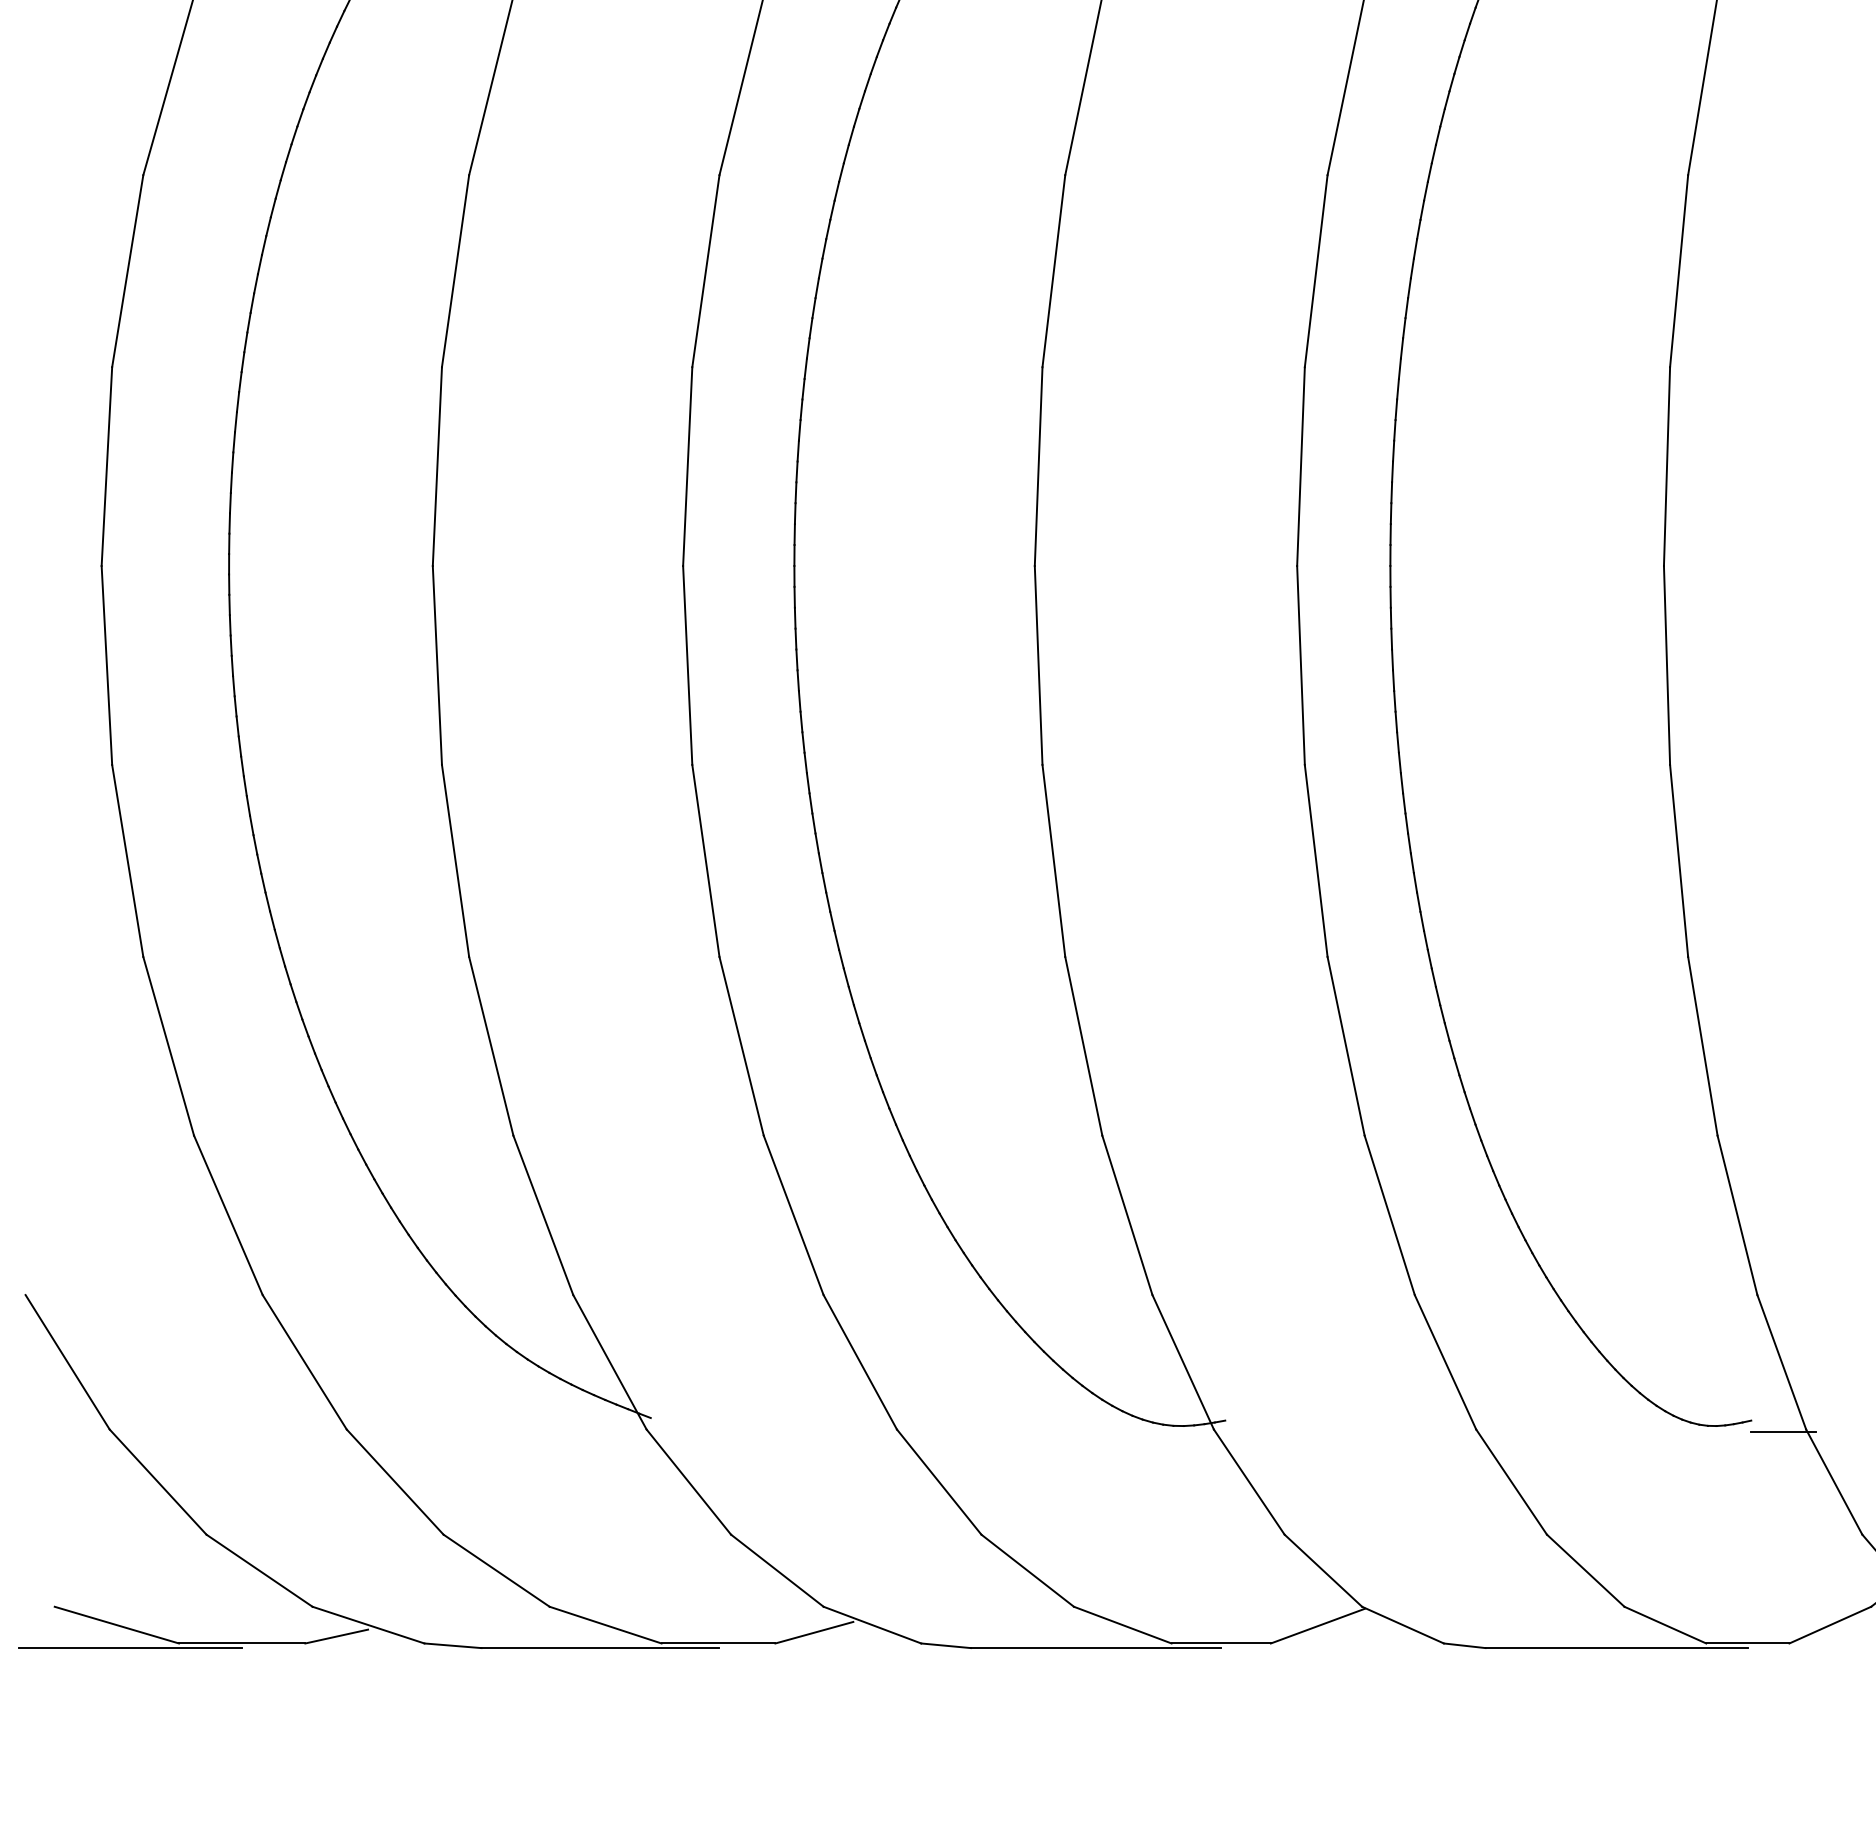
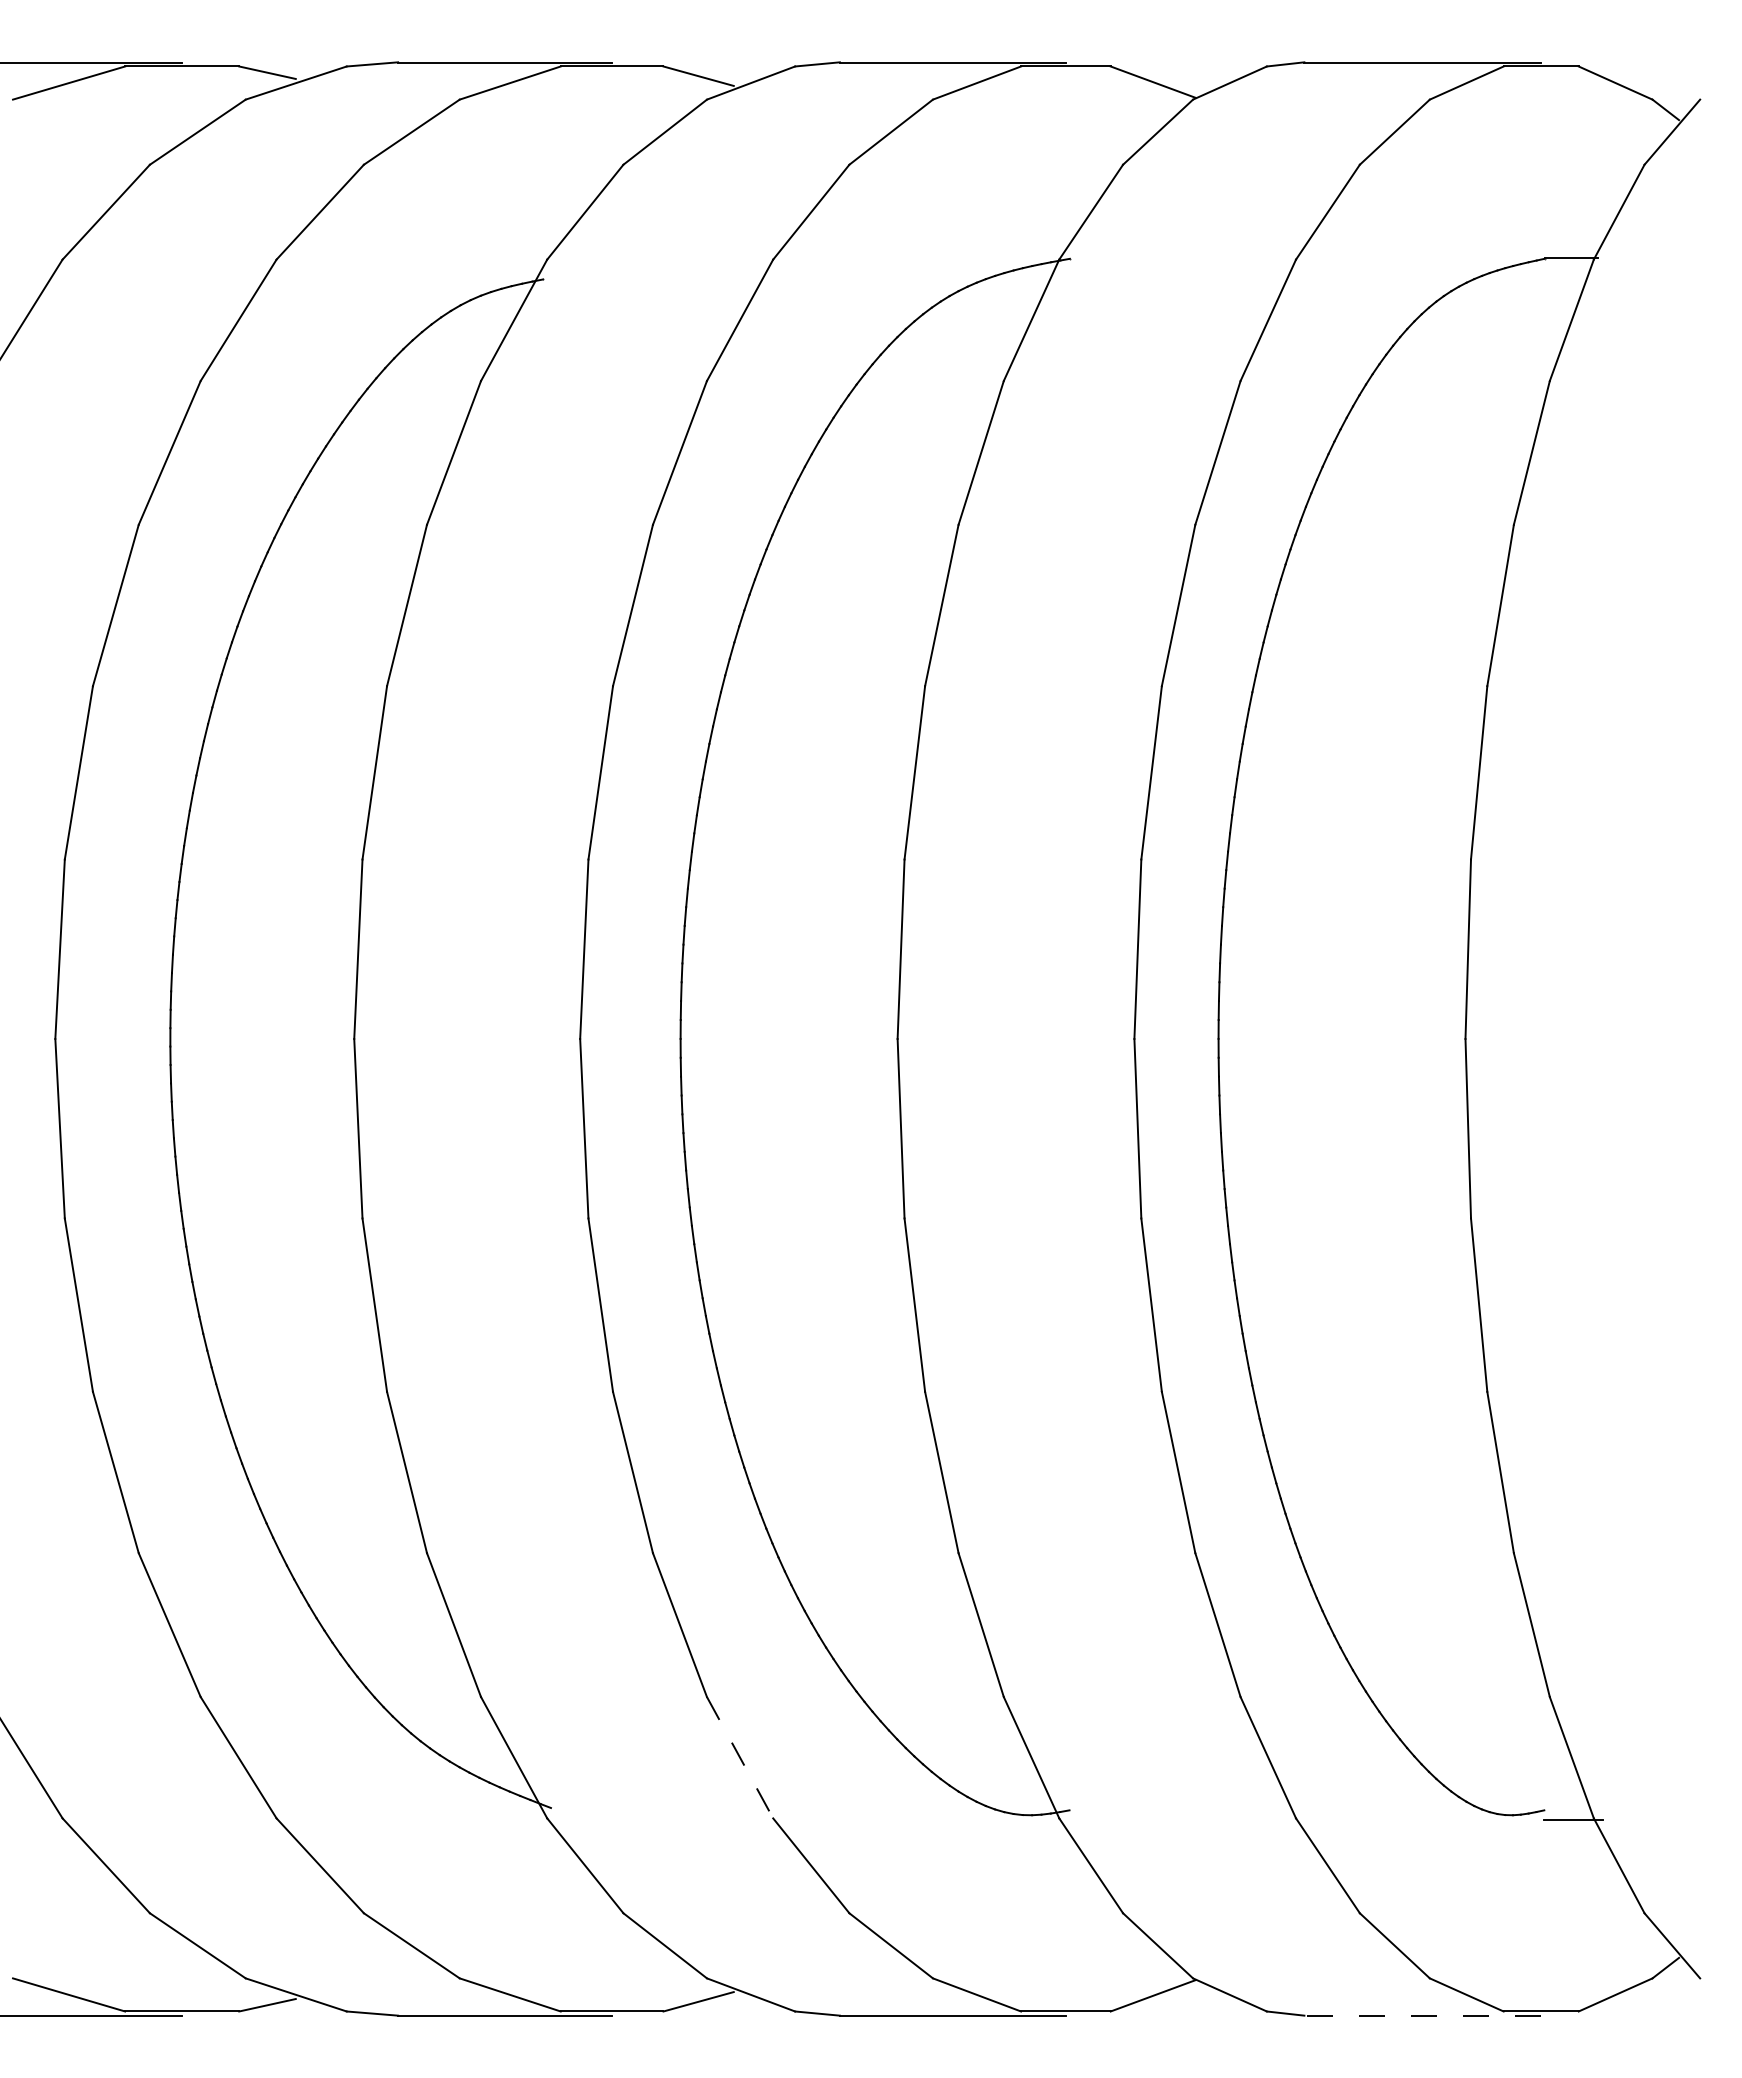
line: (860, 1363) -> (740, 1758), solid -> dashed
line: (1616, 1647) -> (1422, 2015), solid -> dashed

